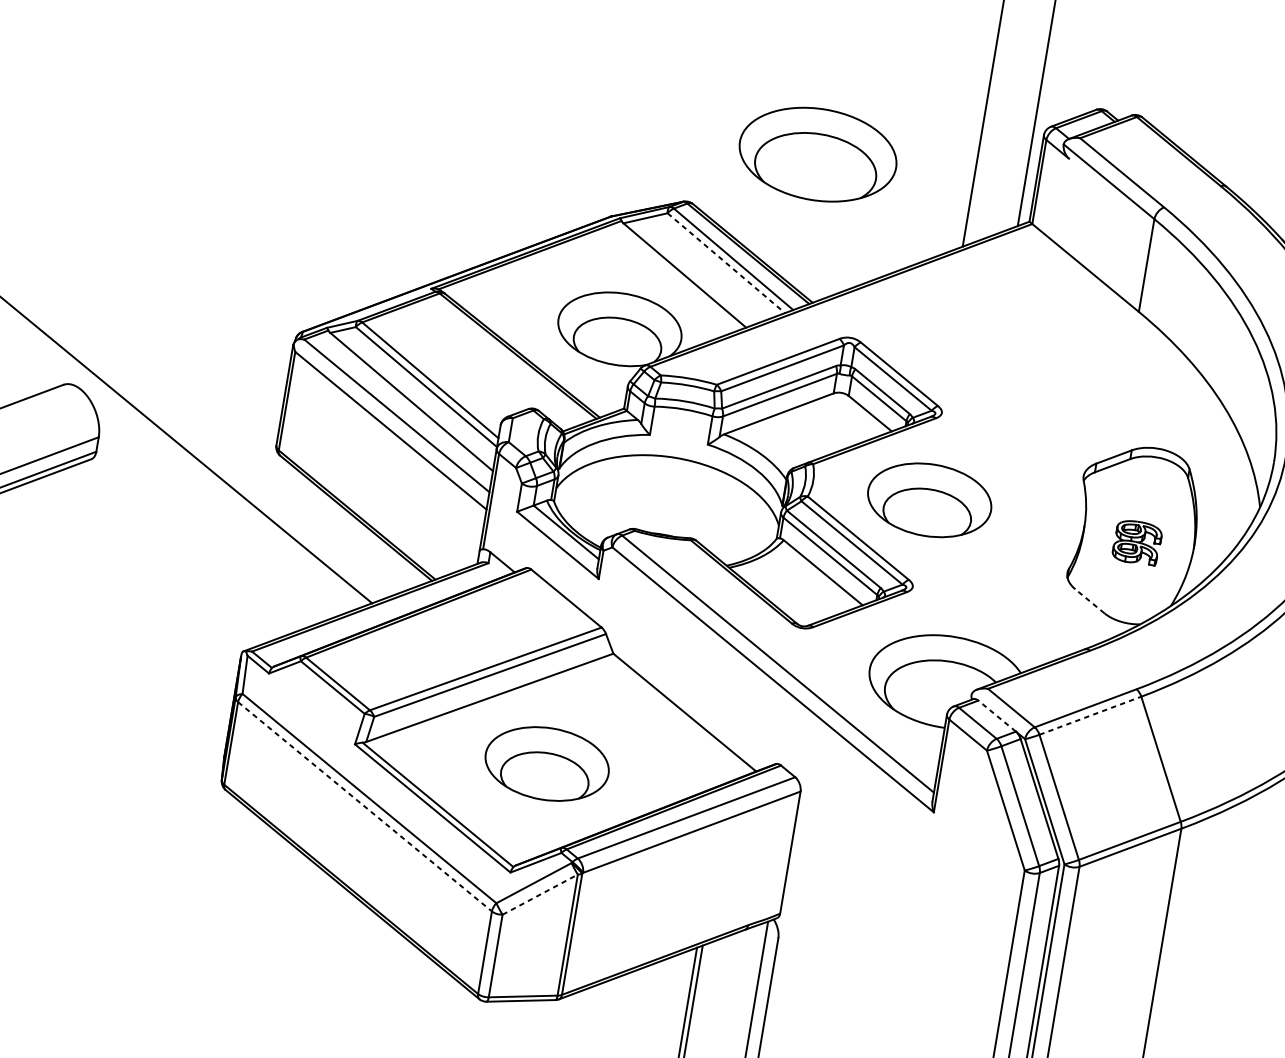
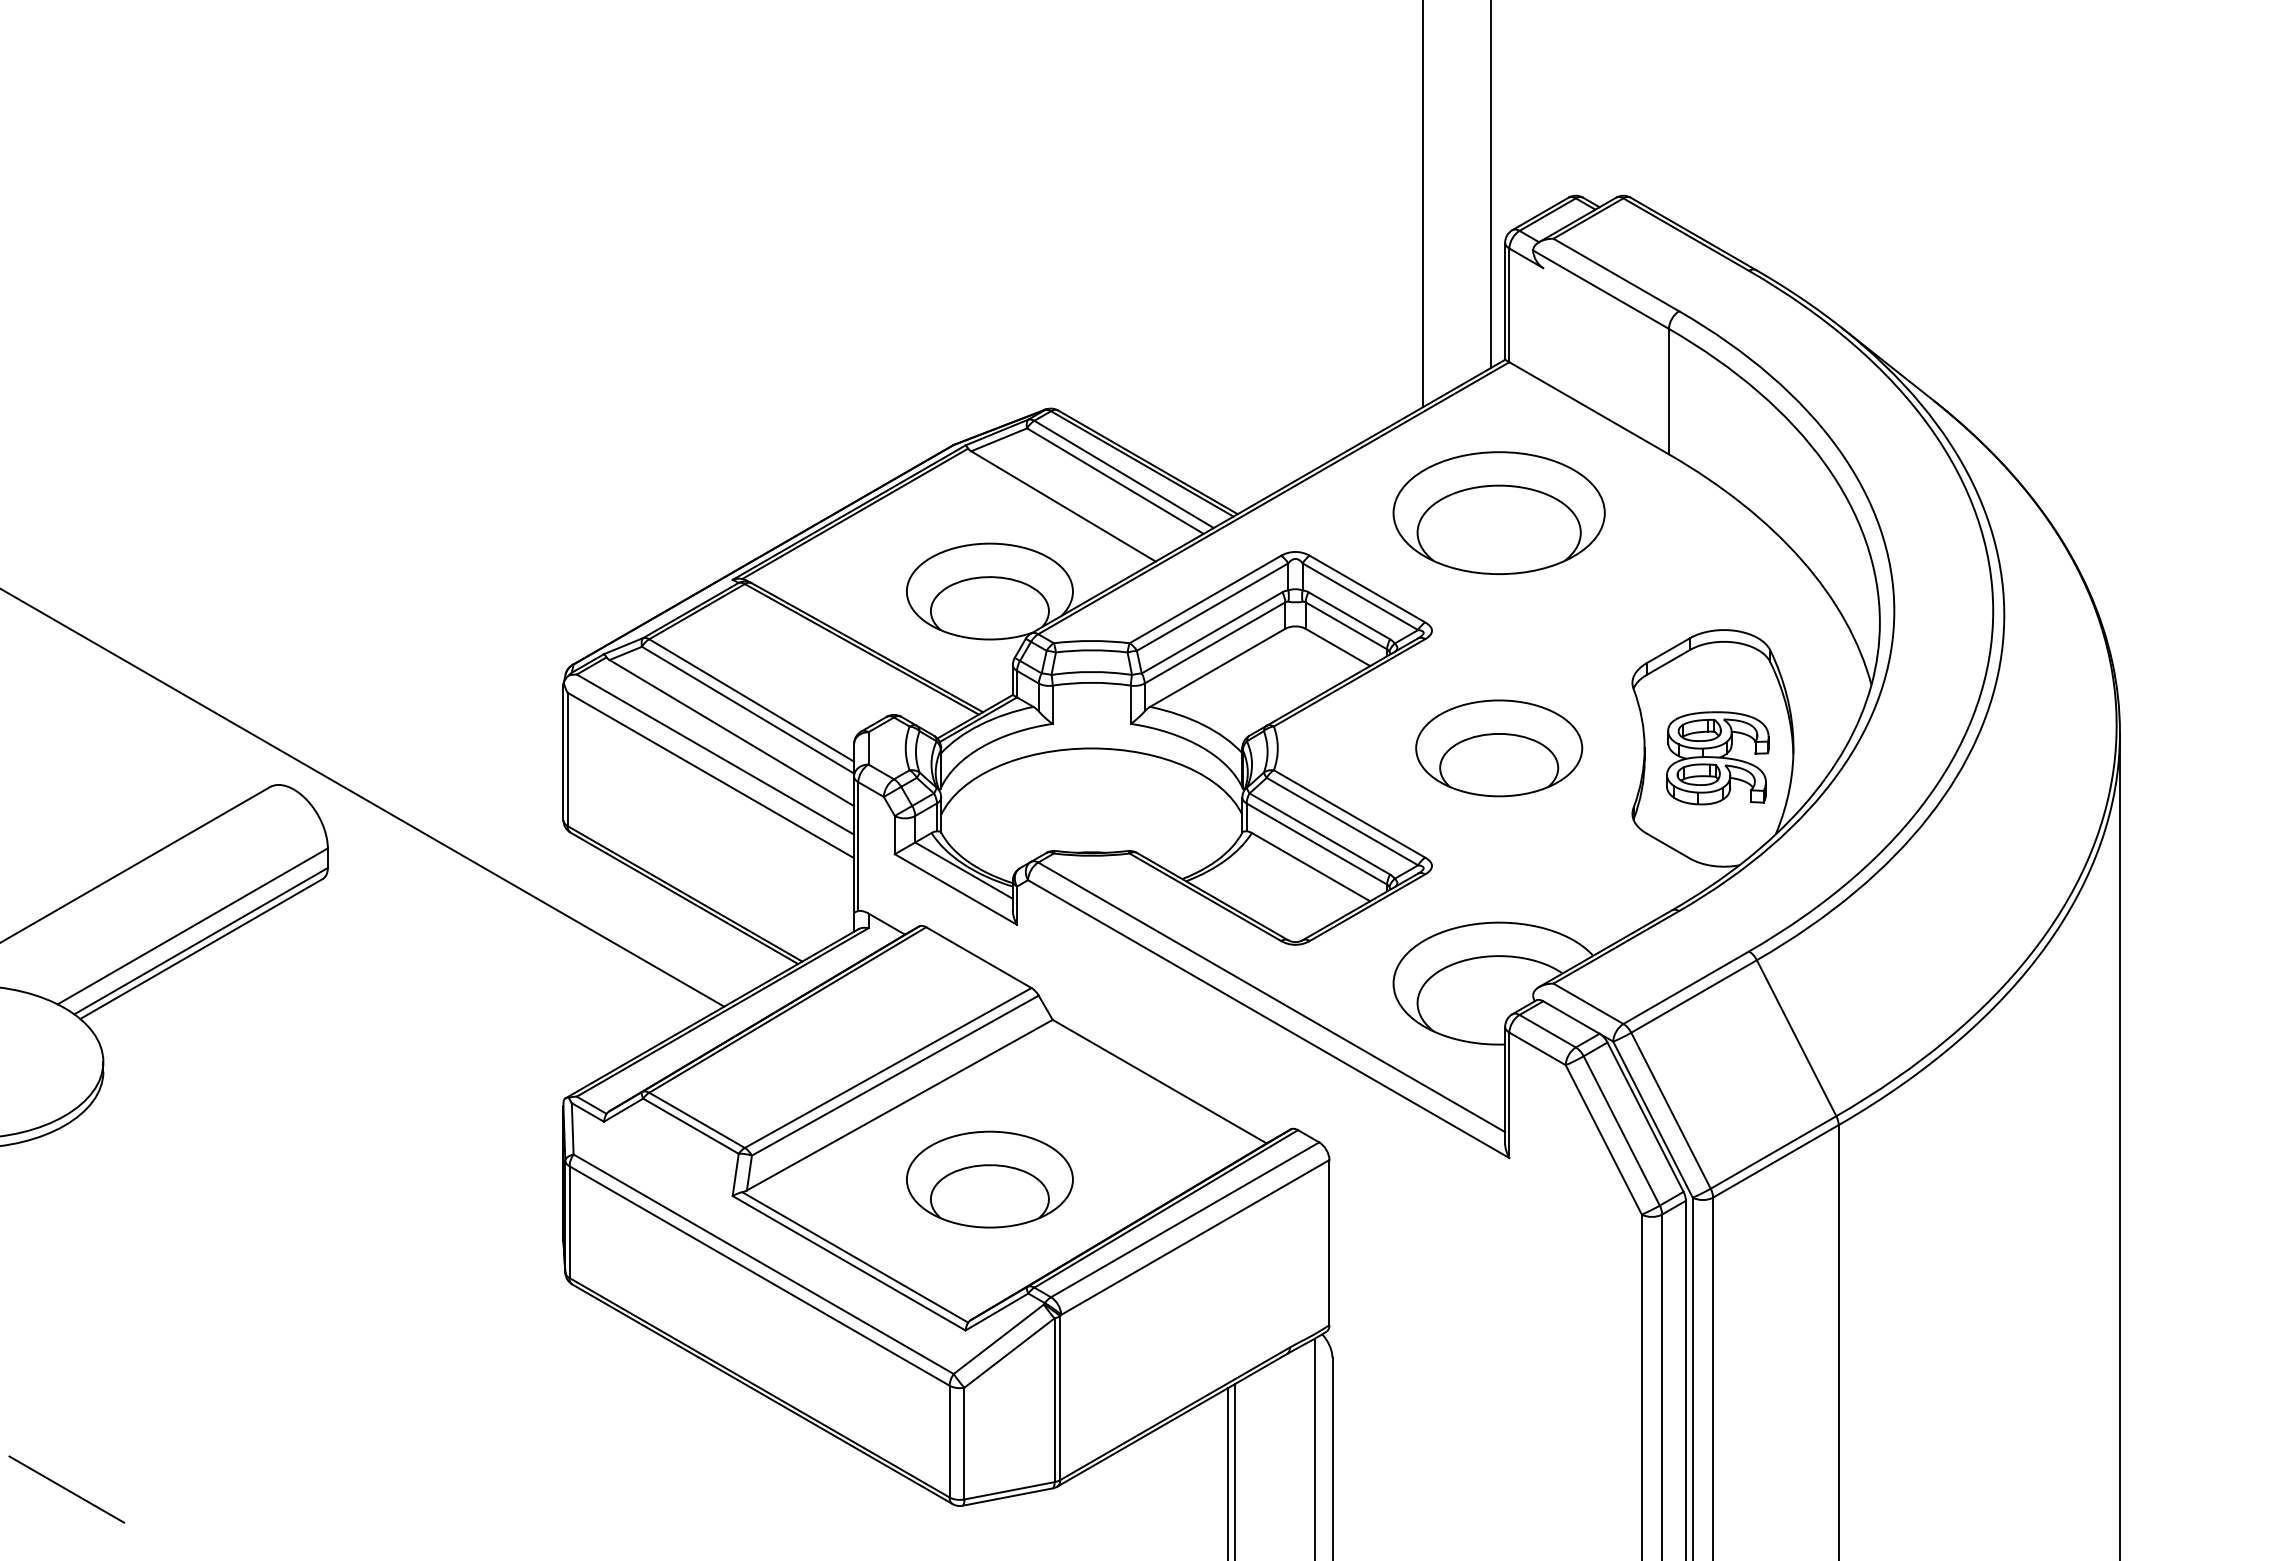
part: (817, 154) -> (1498, 512), moved
line: (726, 263) -> (1115, 481), dashed -> solid
part: (929, 500) -> (1499, 748), moved
part: (1137, 542) -> (1717, 758), size x1.67
line: (1089, 600) -> (1667, 845), dashed -> solid
line: (1090, 715) -> (1694, 996), dashed -> solid
line: (997, 716) -> (1571, 1017), dashed -> solid
line: (365, 807) -> (760, 1276), dashed -> solid
line: (540, 894) -> (1009, 1353), dashed -> solid

